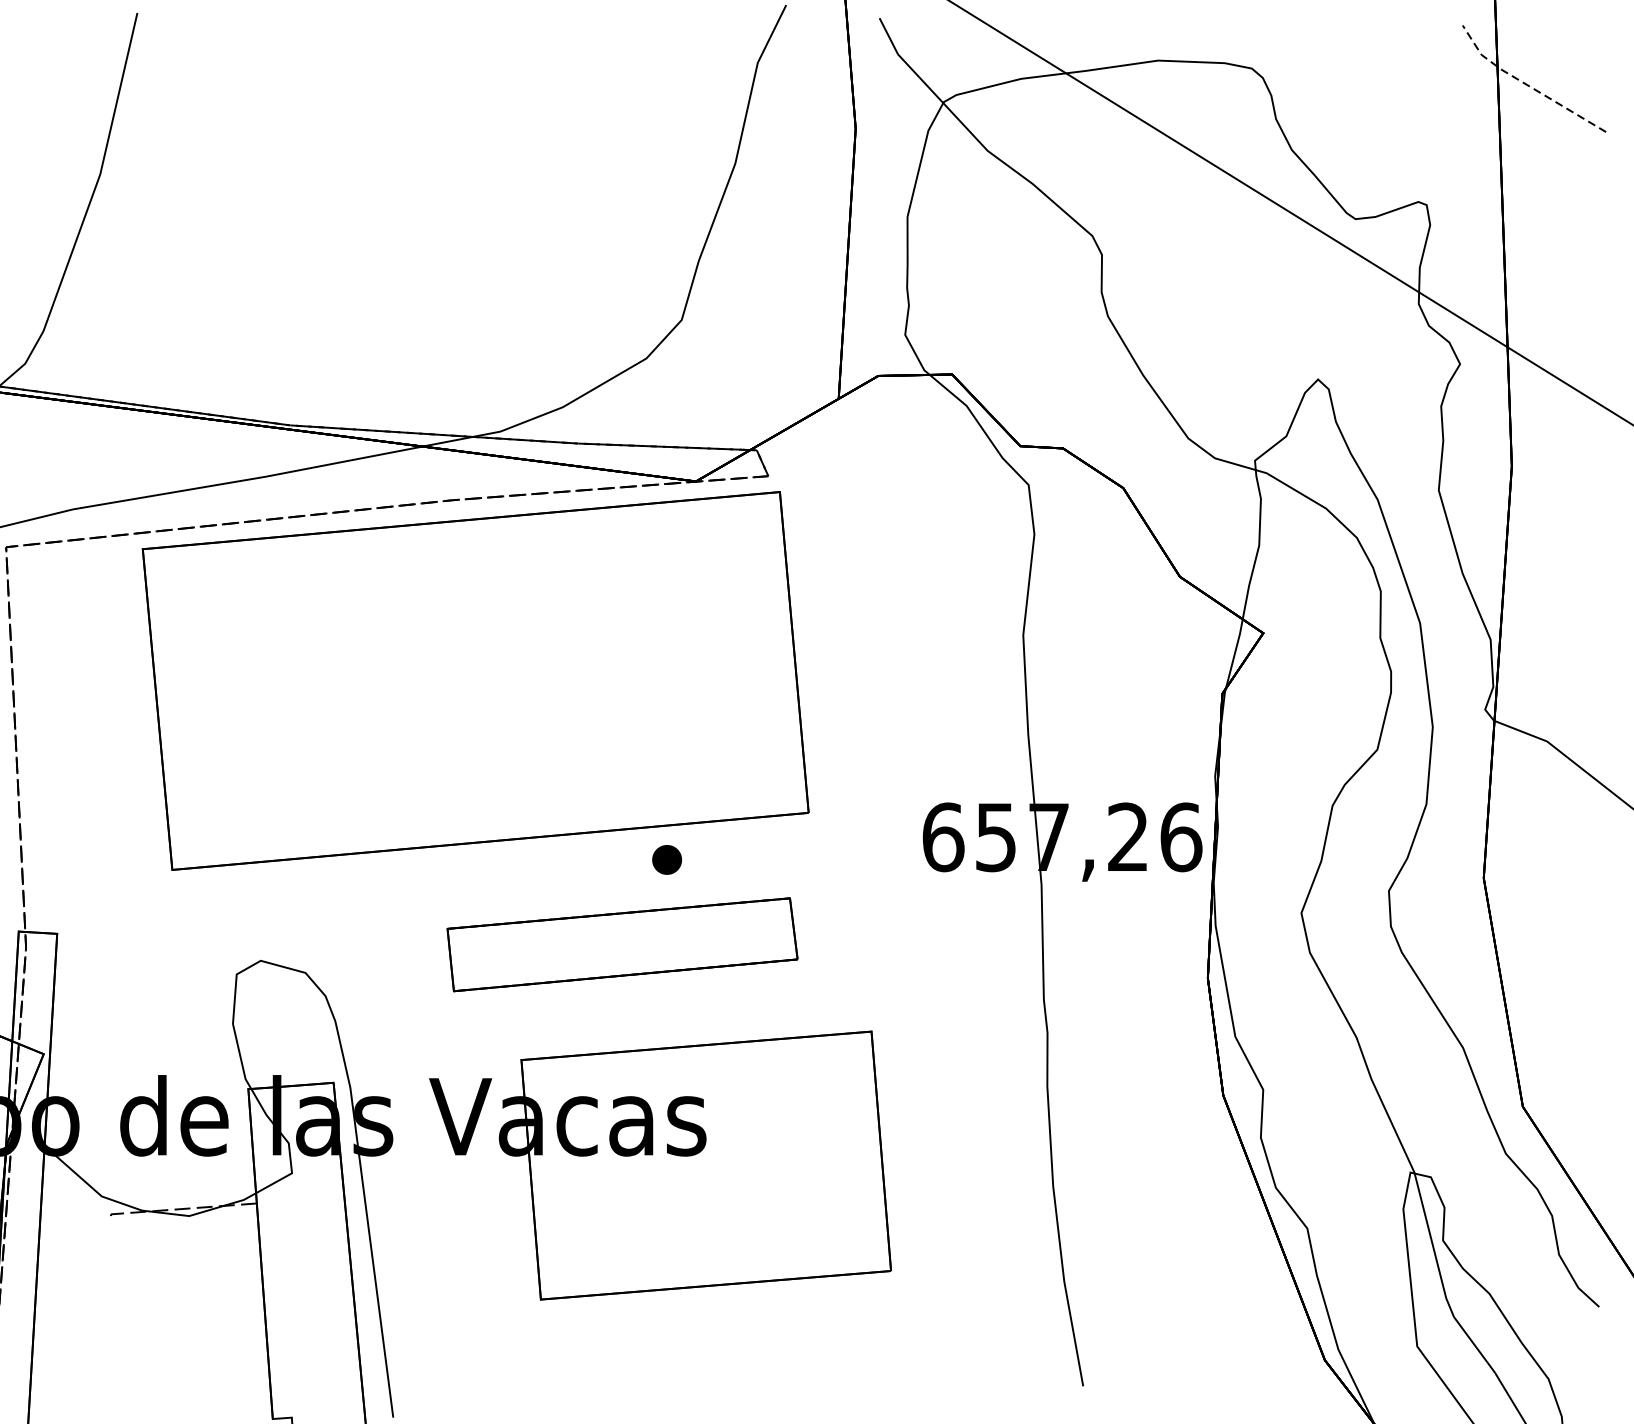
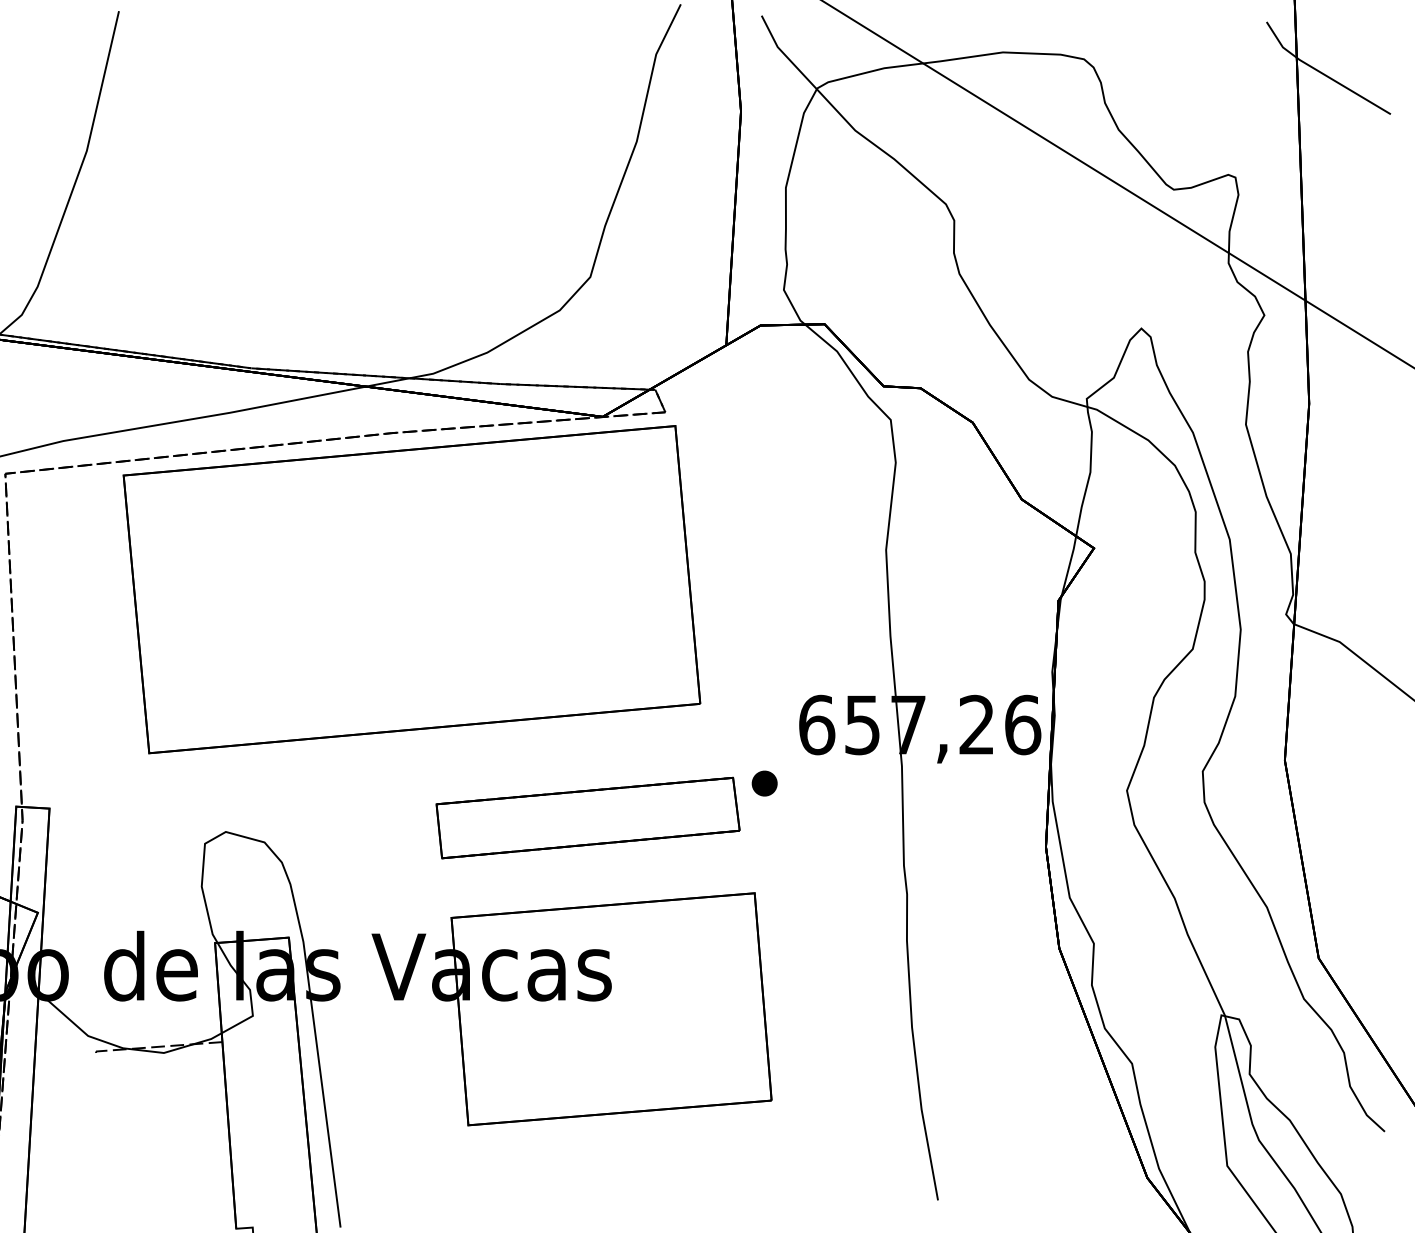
line: (1526, 84) -> (1321, 73), dashed -> solid
part: (666, 859) -> (764, 783), moved
part: (621, 944) -> (587, 817), moved

